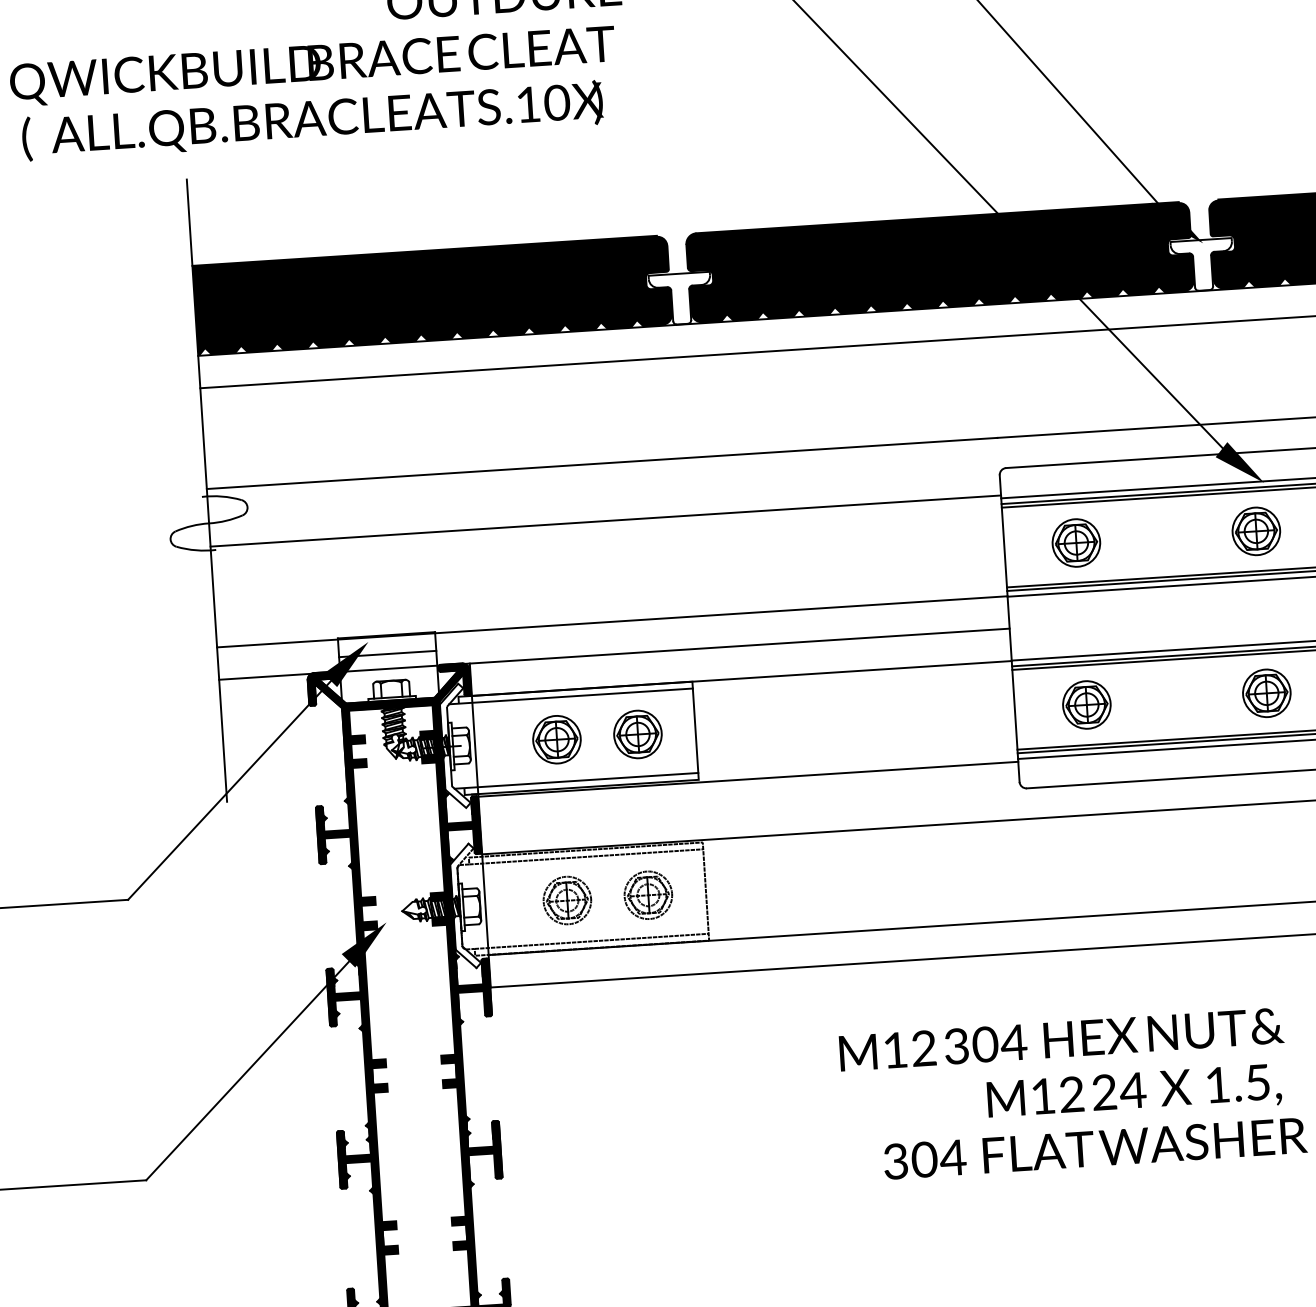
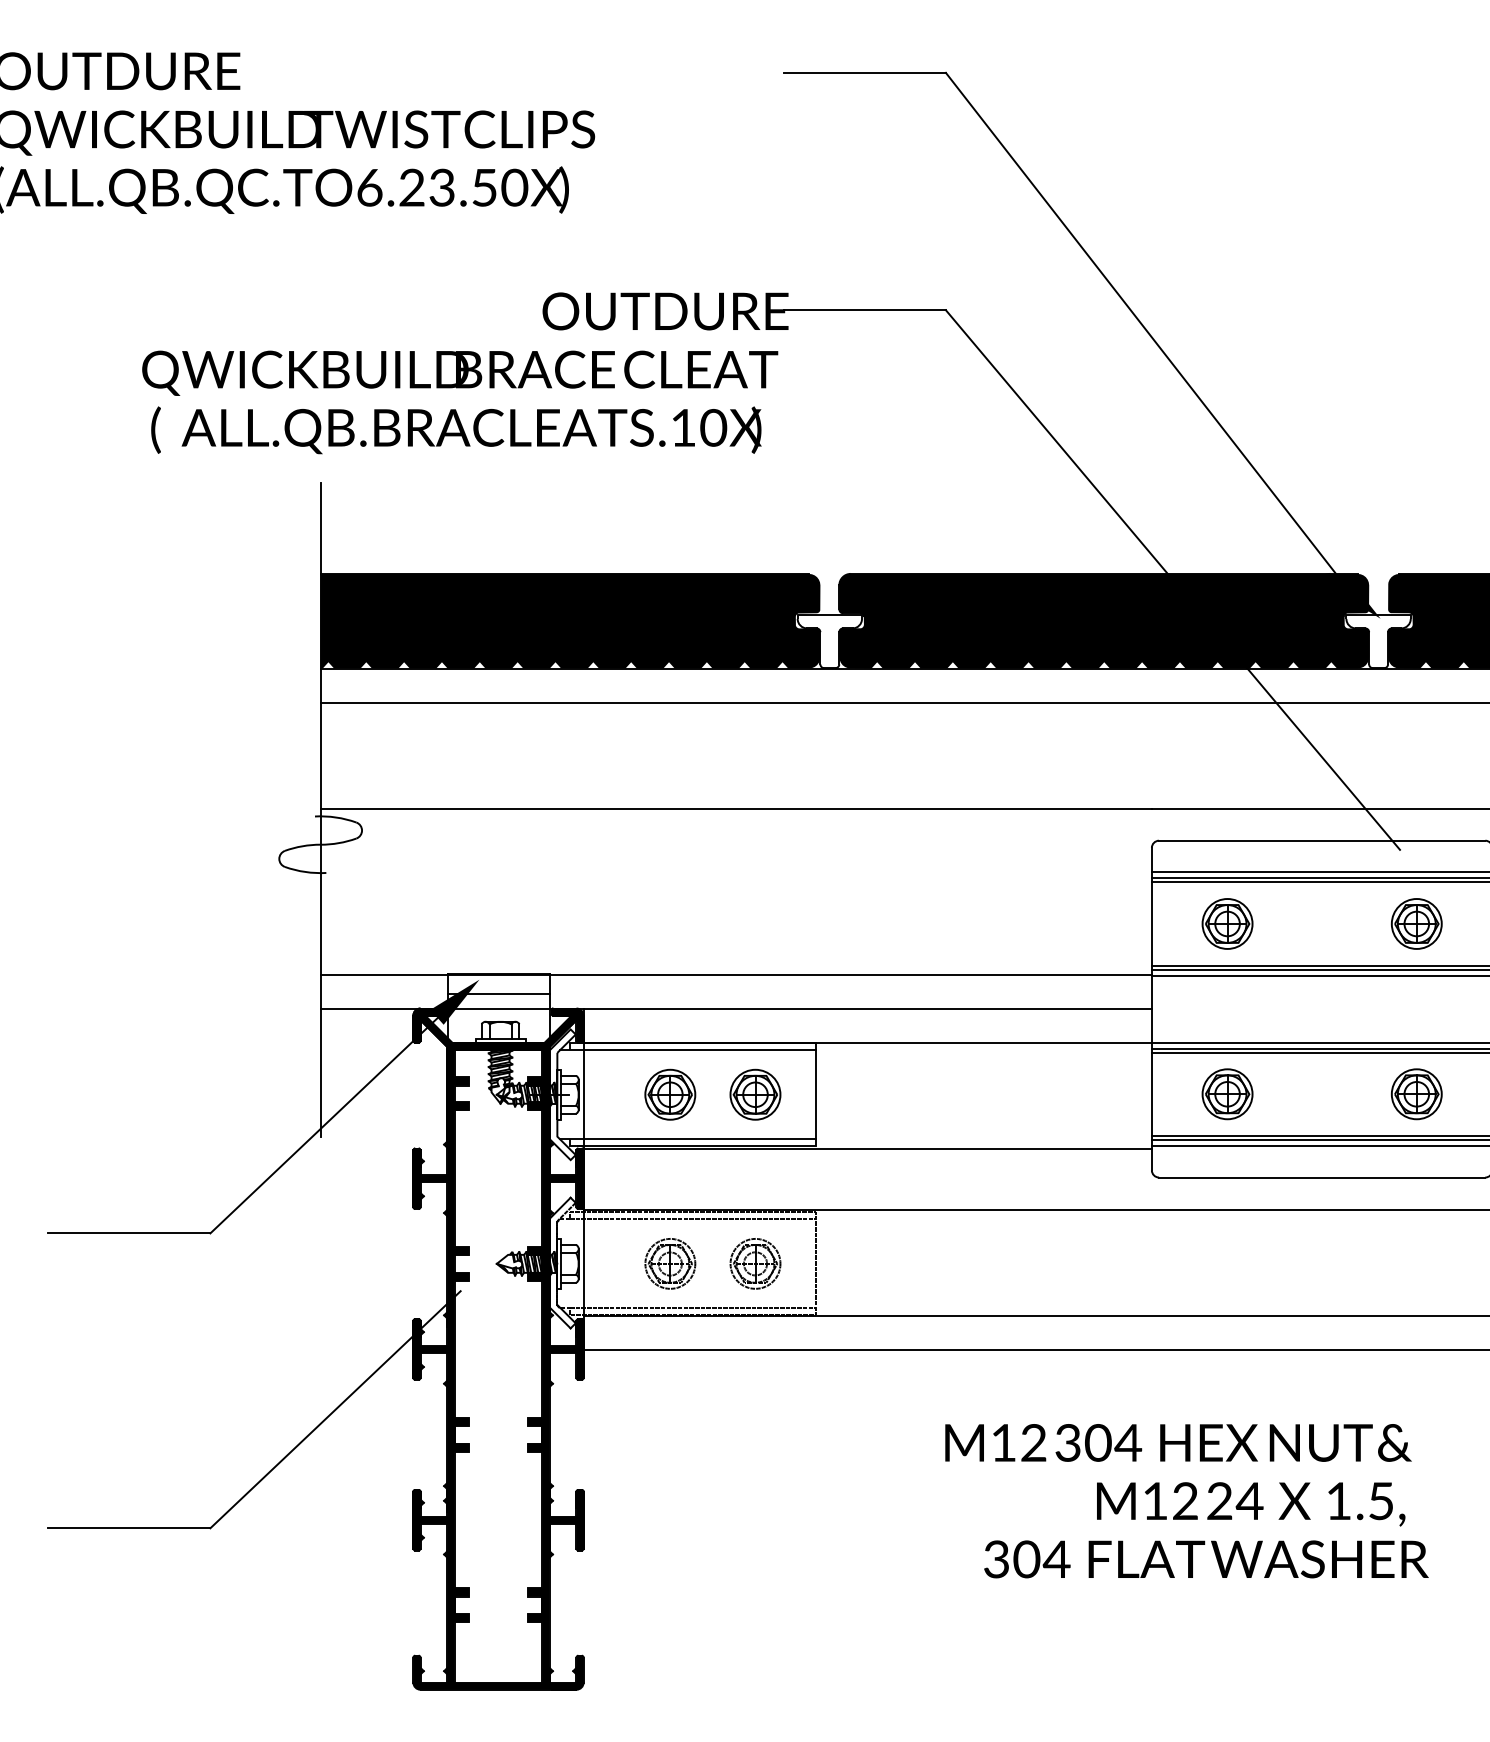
fill: (1239, 462) -> (1403, 850), removed
line: (605, 521) -> (735, 869), removed
fill: (364, 944) -> (454, 1296), removed

